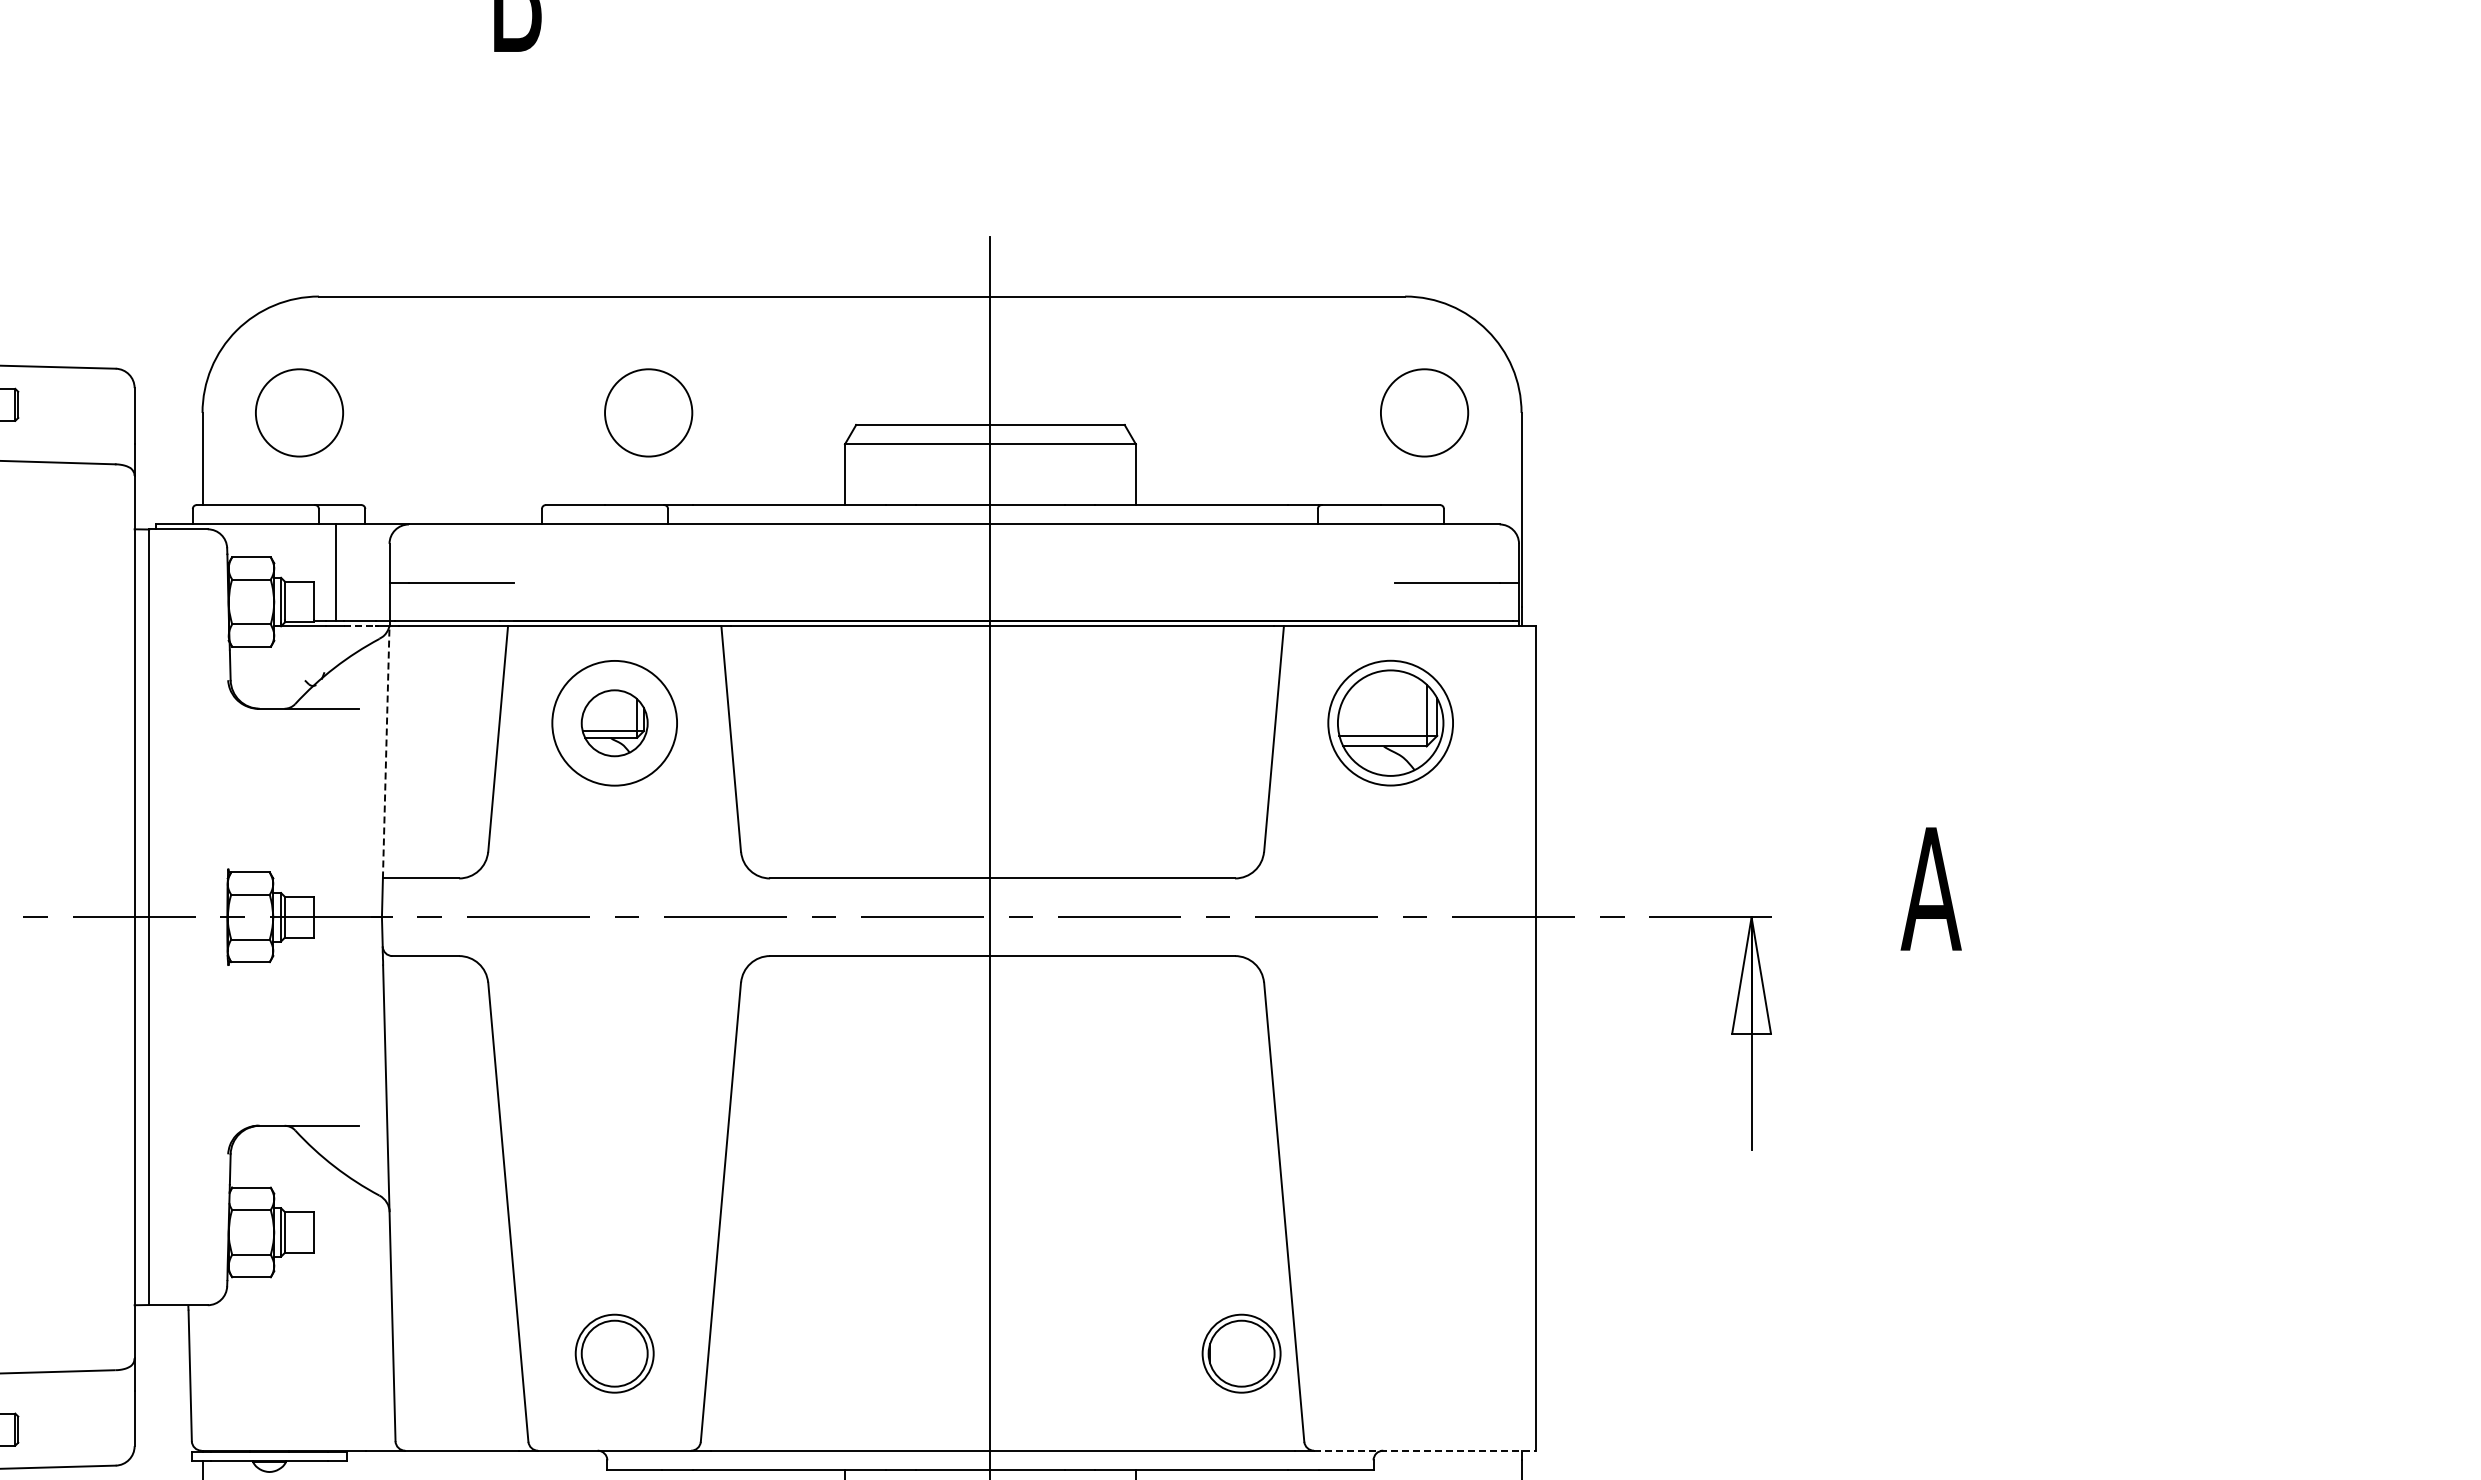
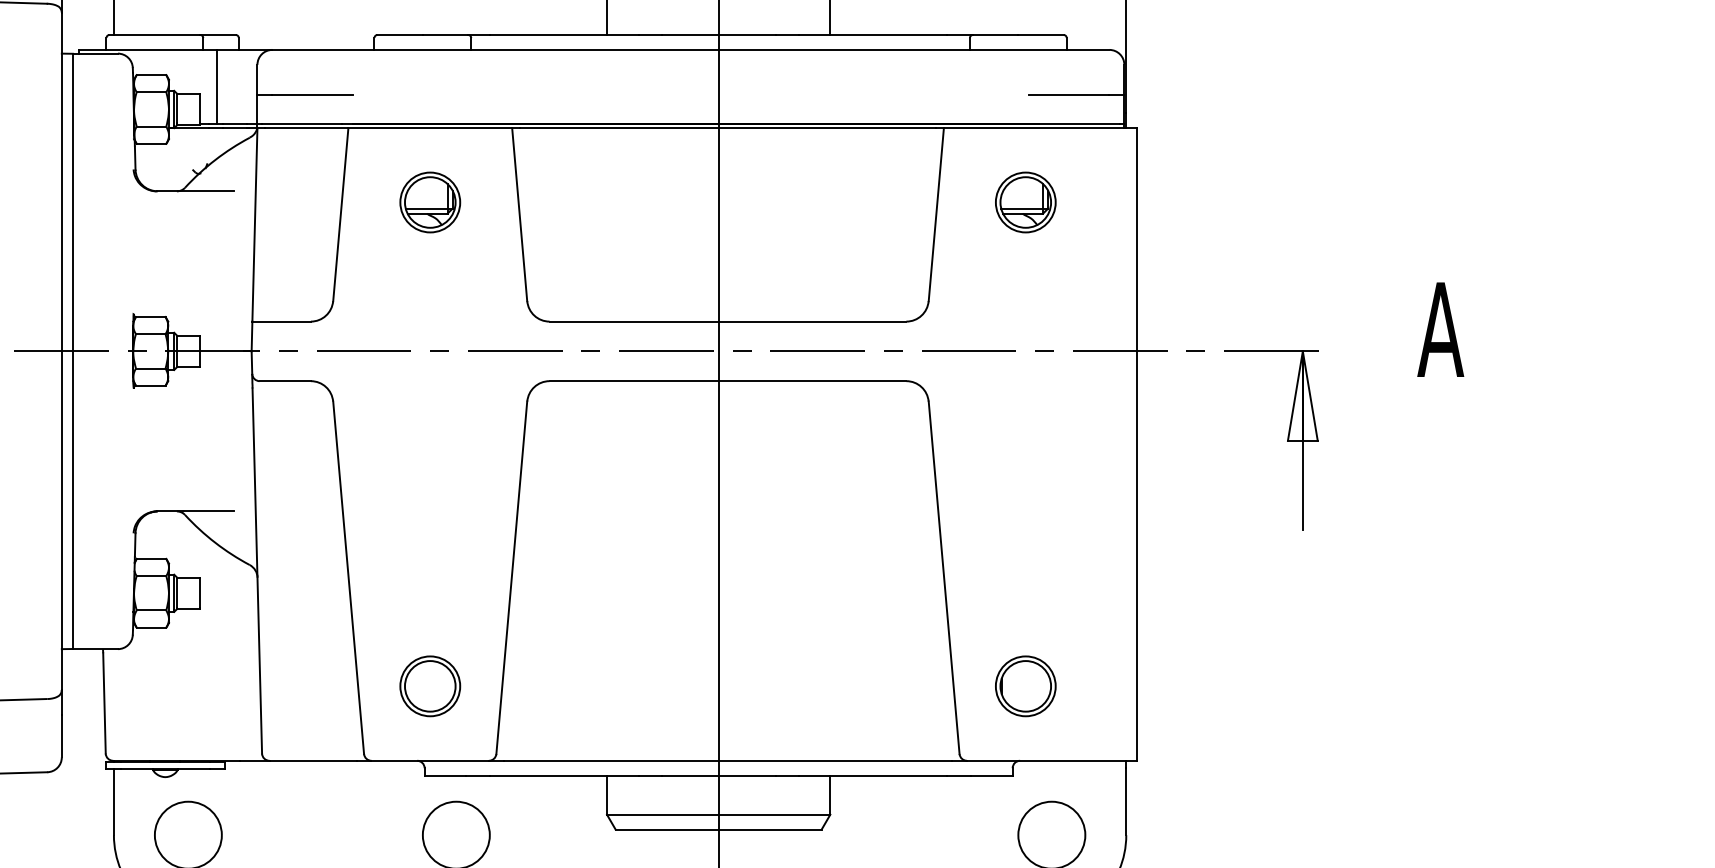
line: (359, 626) -> (234, 128), dashed -> solid
circle: (614, 723) -> (430, 202), size x0.62
part: (1390, 723) -> (1025, 202), size x0.62
line: (386, 751) -> (255, 224), dashed -> solid
part: (1241, 1353) -> (1025, 686), moved
line: (1425, 1450) -> (1052, 760), dashed -> solid

